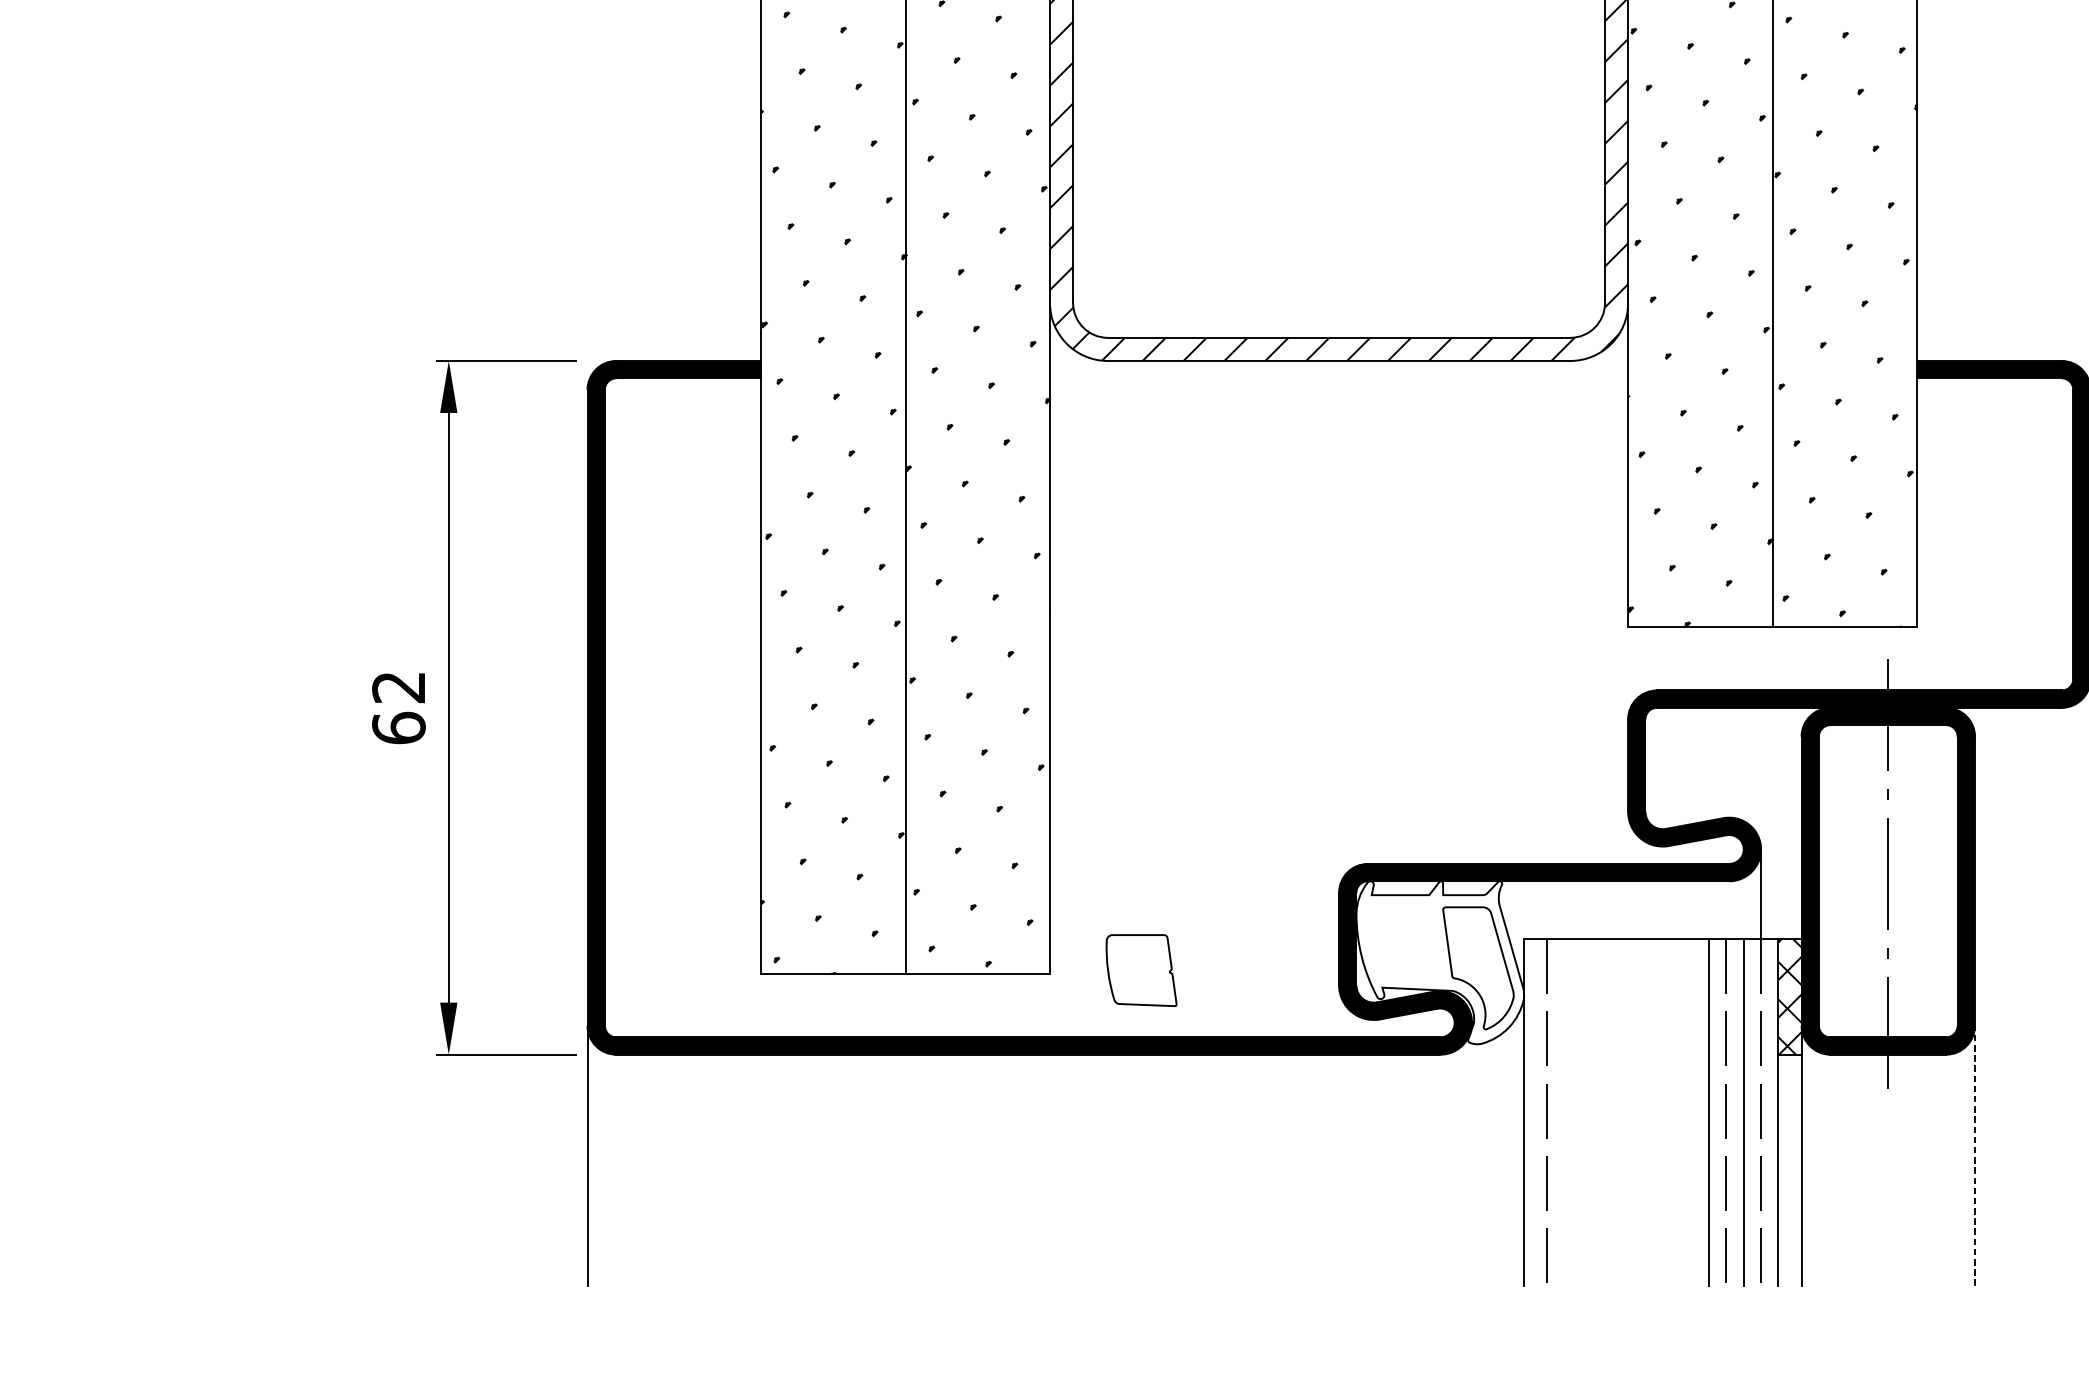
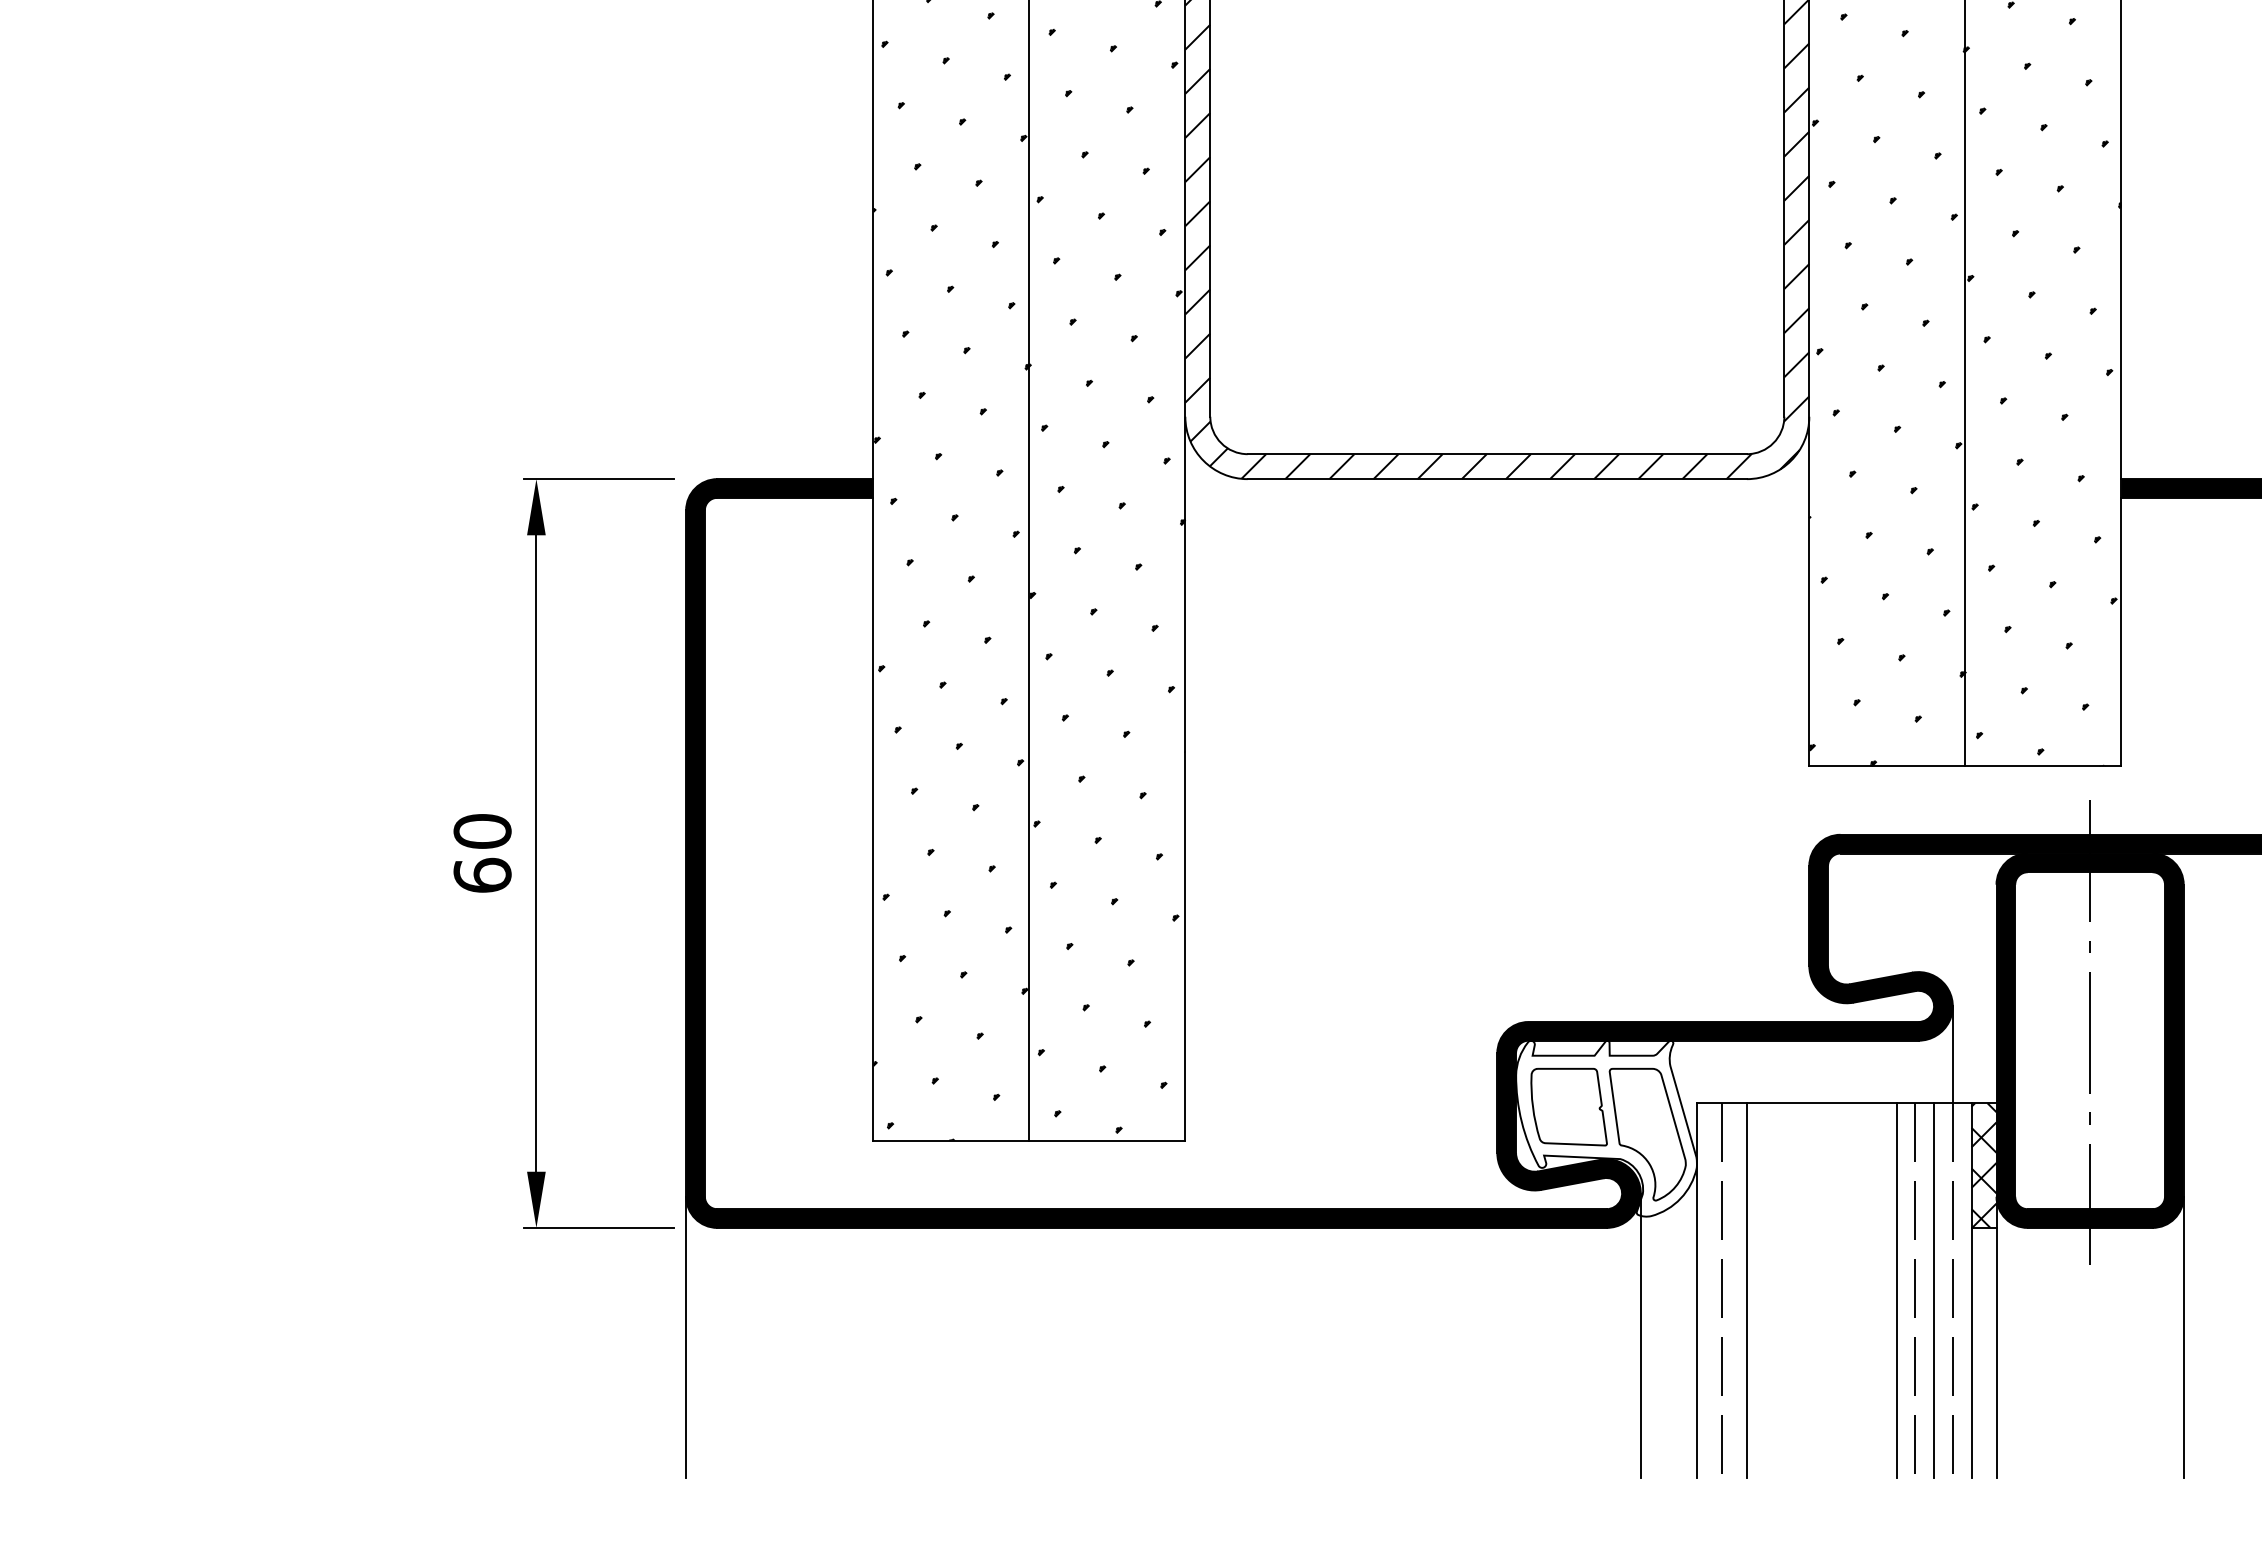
text: (398, 687) -> (482, 831), 62 -> 60
part: (1140, 970) -> (1568, 1106), moved
line: (1569, 1112) -> (1746, 1290), added
line: (1471, 1154) -> (1640, 1335), added
line: (1974, 1155) -> (2183, 1336), dashed -> solid

